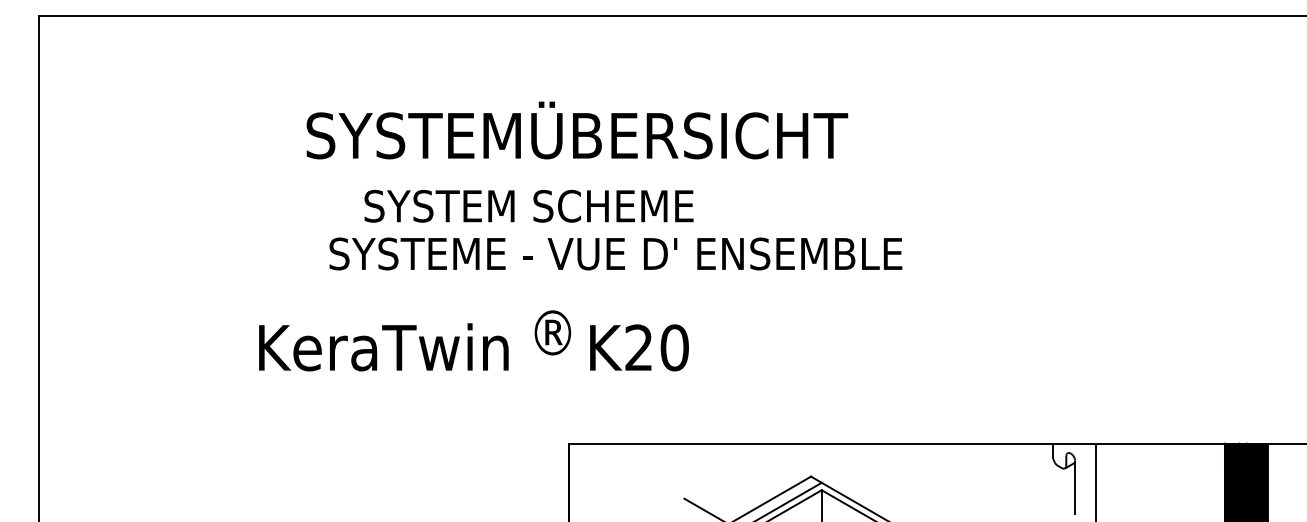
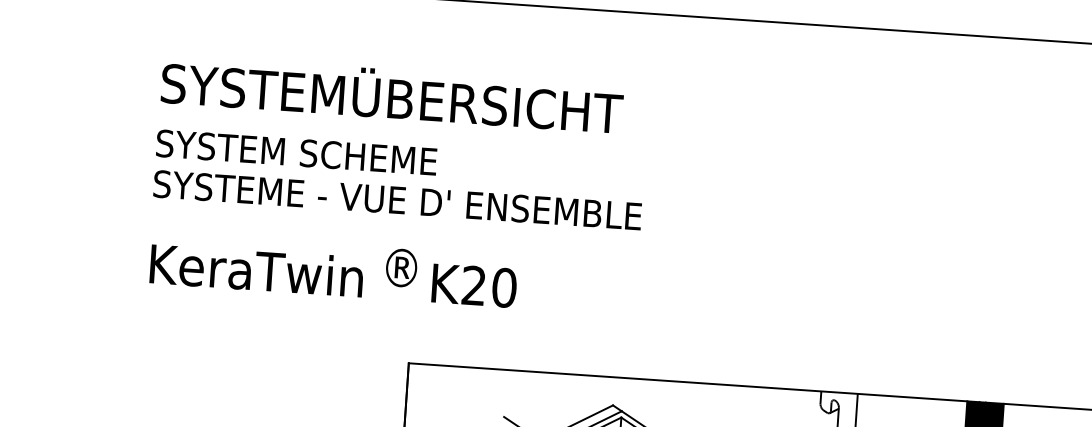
text: (577, 130) -> (392, 94), moved
text: (528, 205) -> (296, 151), moved
text: (615, 253) -> (397, 199), moved

